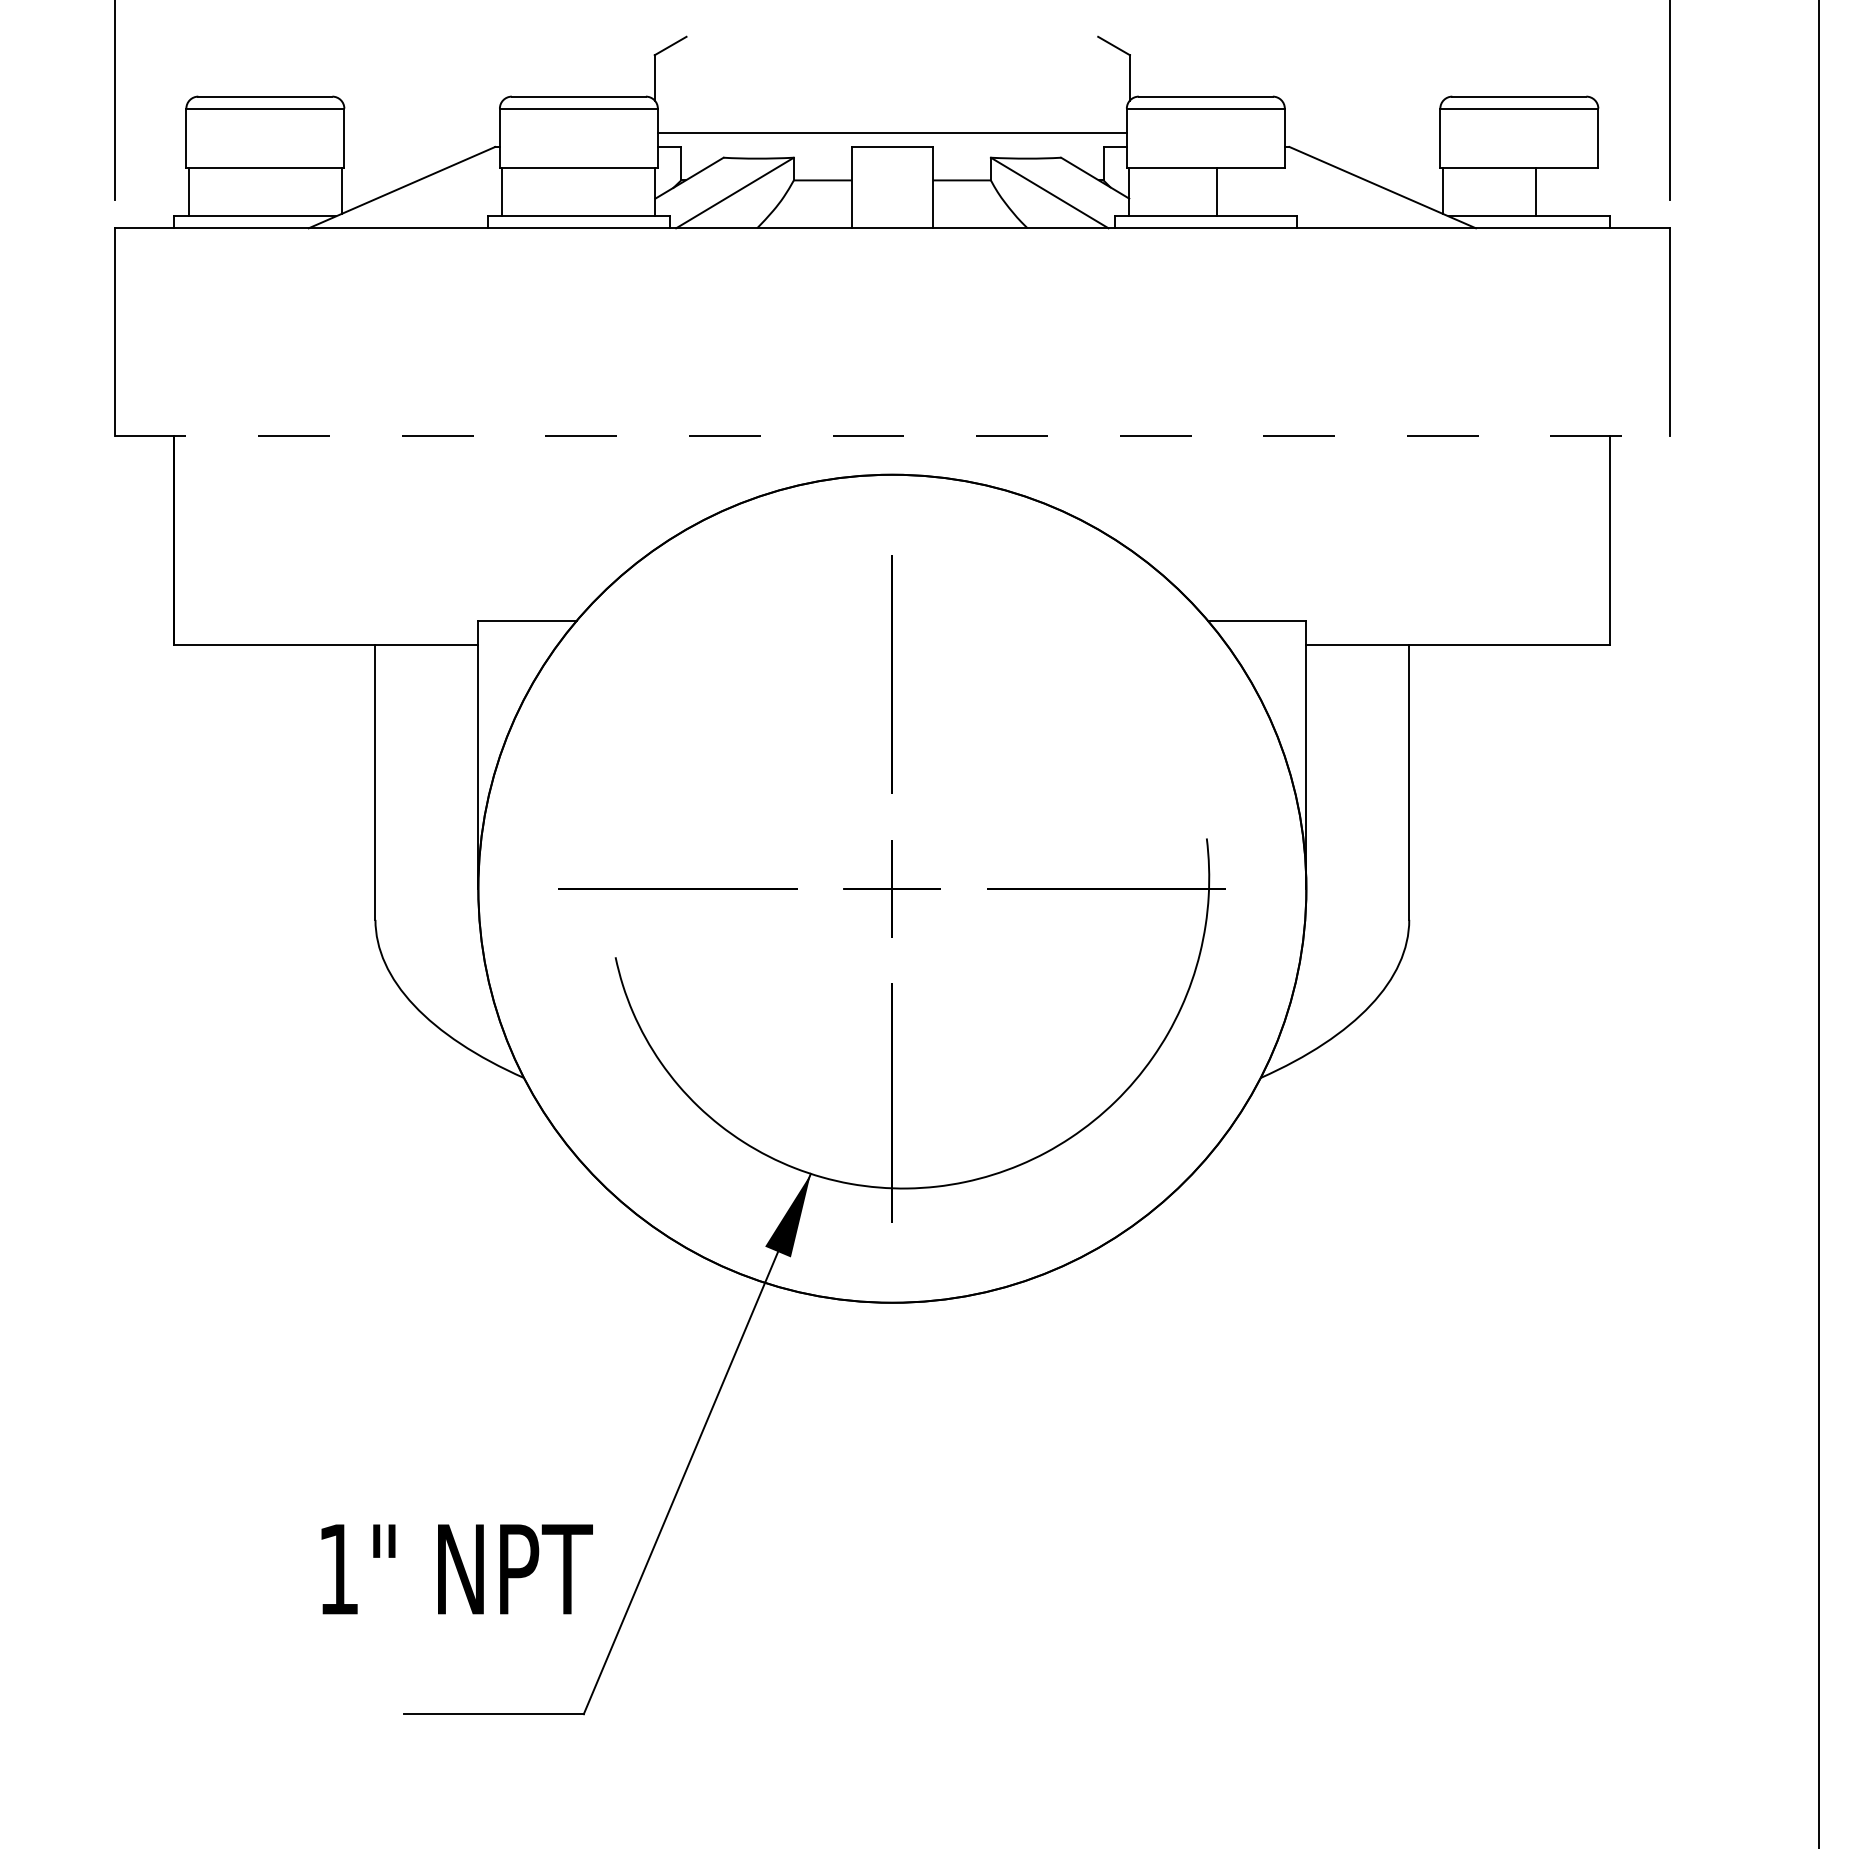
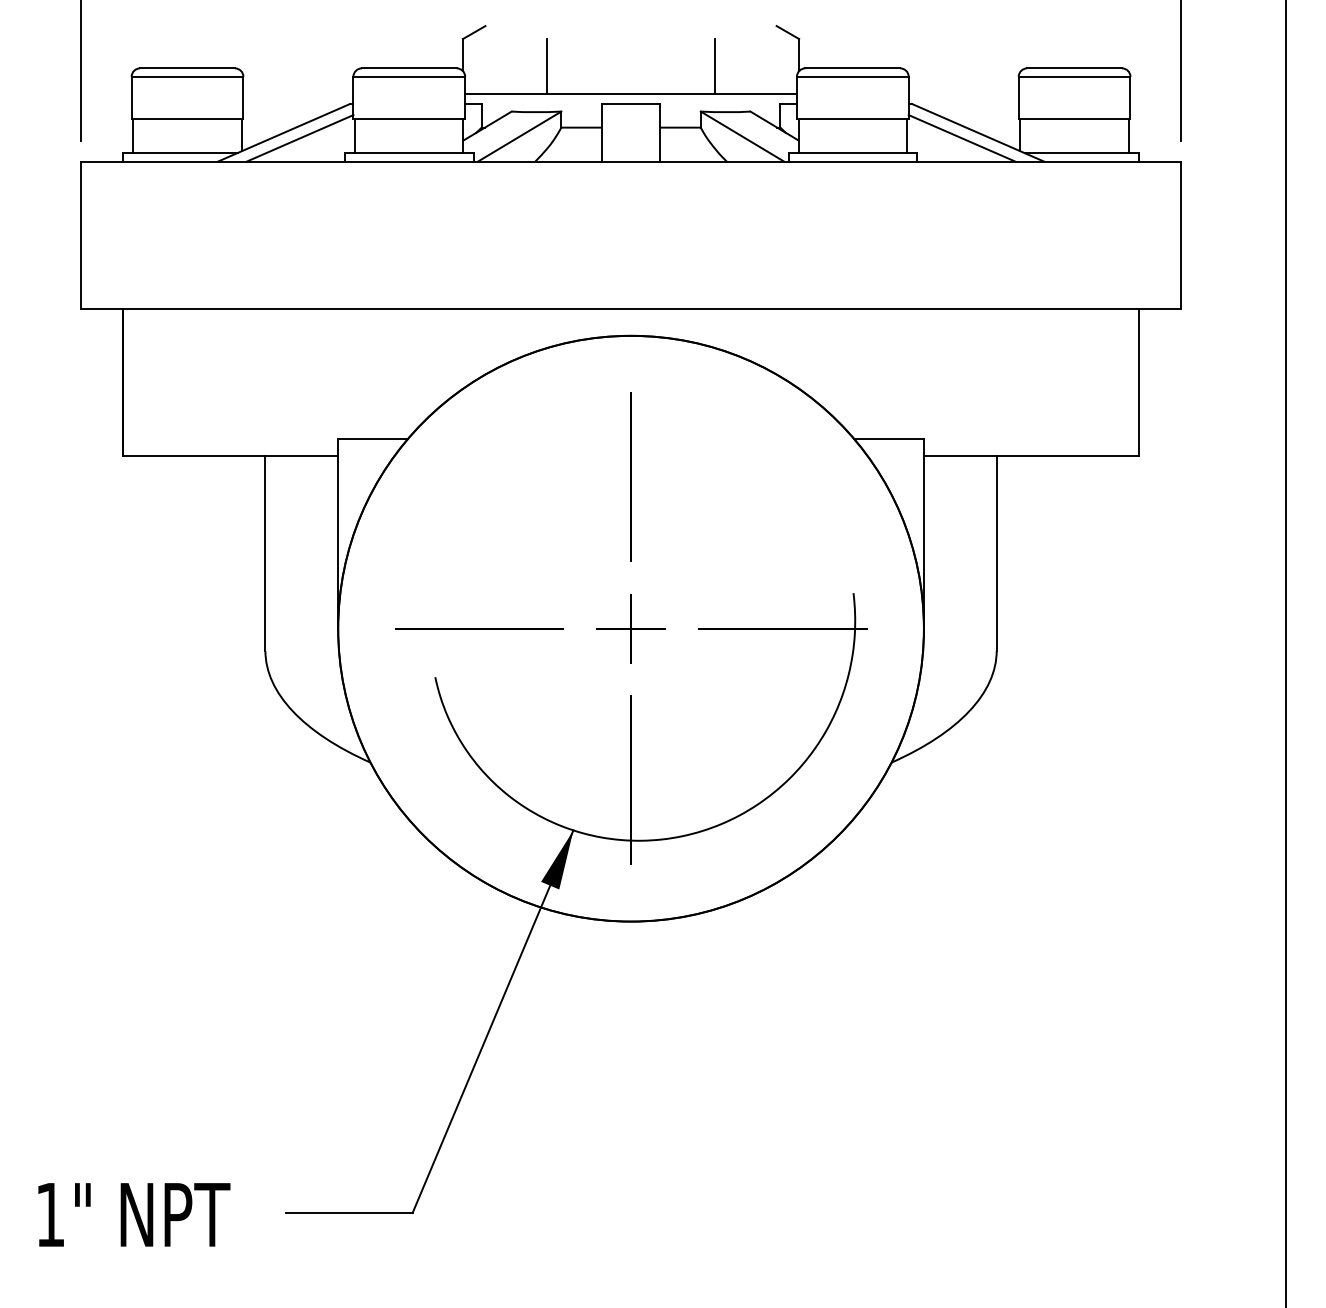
line: (773, 93) -> (546, 66), added
line: (1011, 93) -> (715, 66), added
line: (1217, 192) -> (907, 136), moved
line: (1535, 192) -> (1128, 136), moved
line: (424, 195) -> (300, 138), added
line: (1359, 195) -> (961, 138), added
line: (892, 436) -> (631, 308), dashed -> solid
text: (456, 1569) -> (133, 1214), moved

